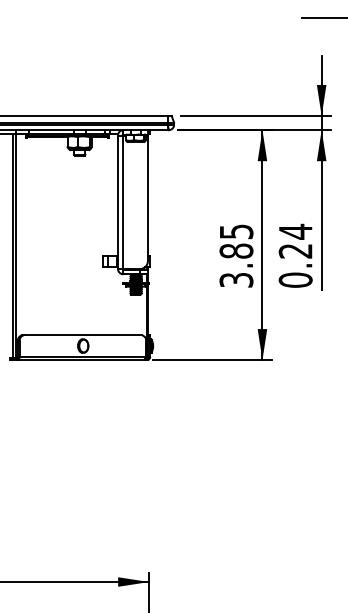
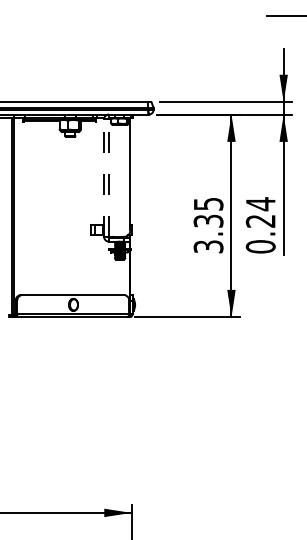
line: (117, 202) -> (103, 178), solid -> dashed
line: (123, 202) -> (108, 178), solid -> dashed
text: (236, 250) -> (208, 220), 3.85 -> 3.35

